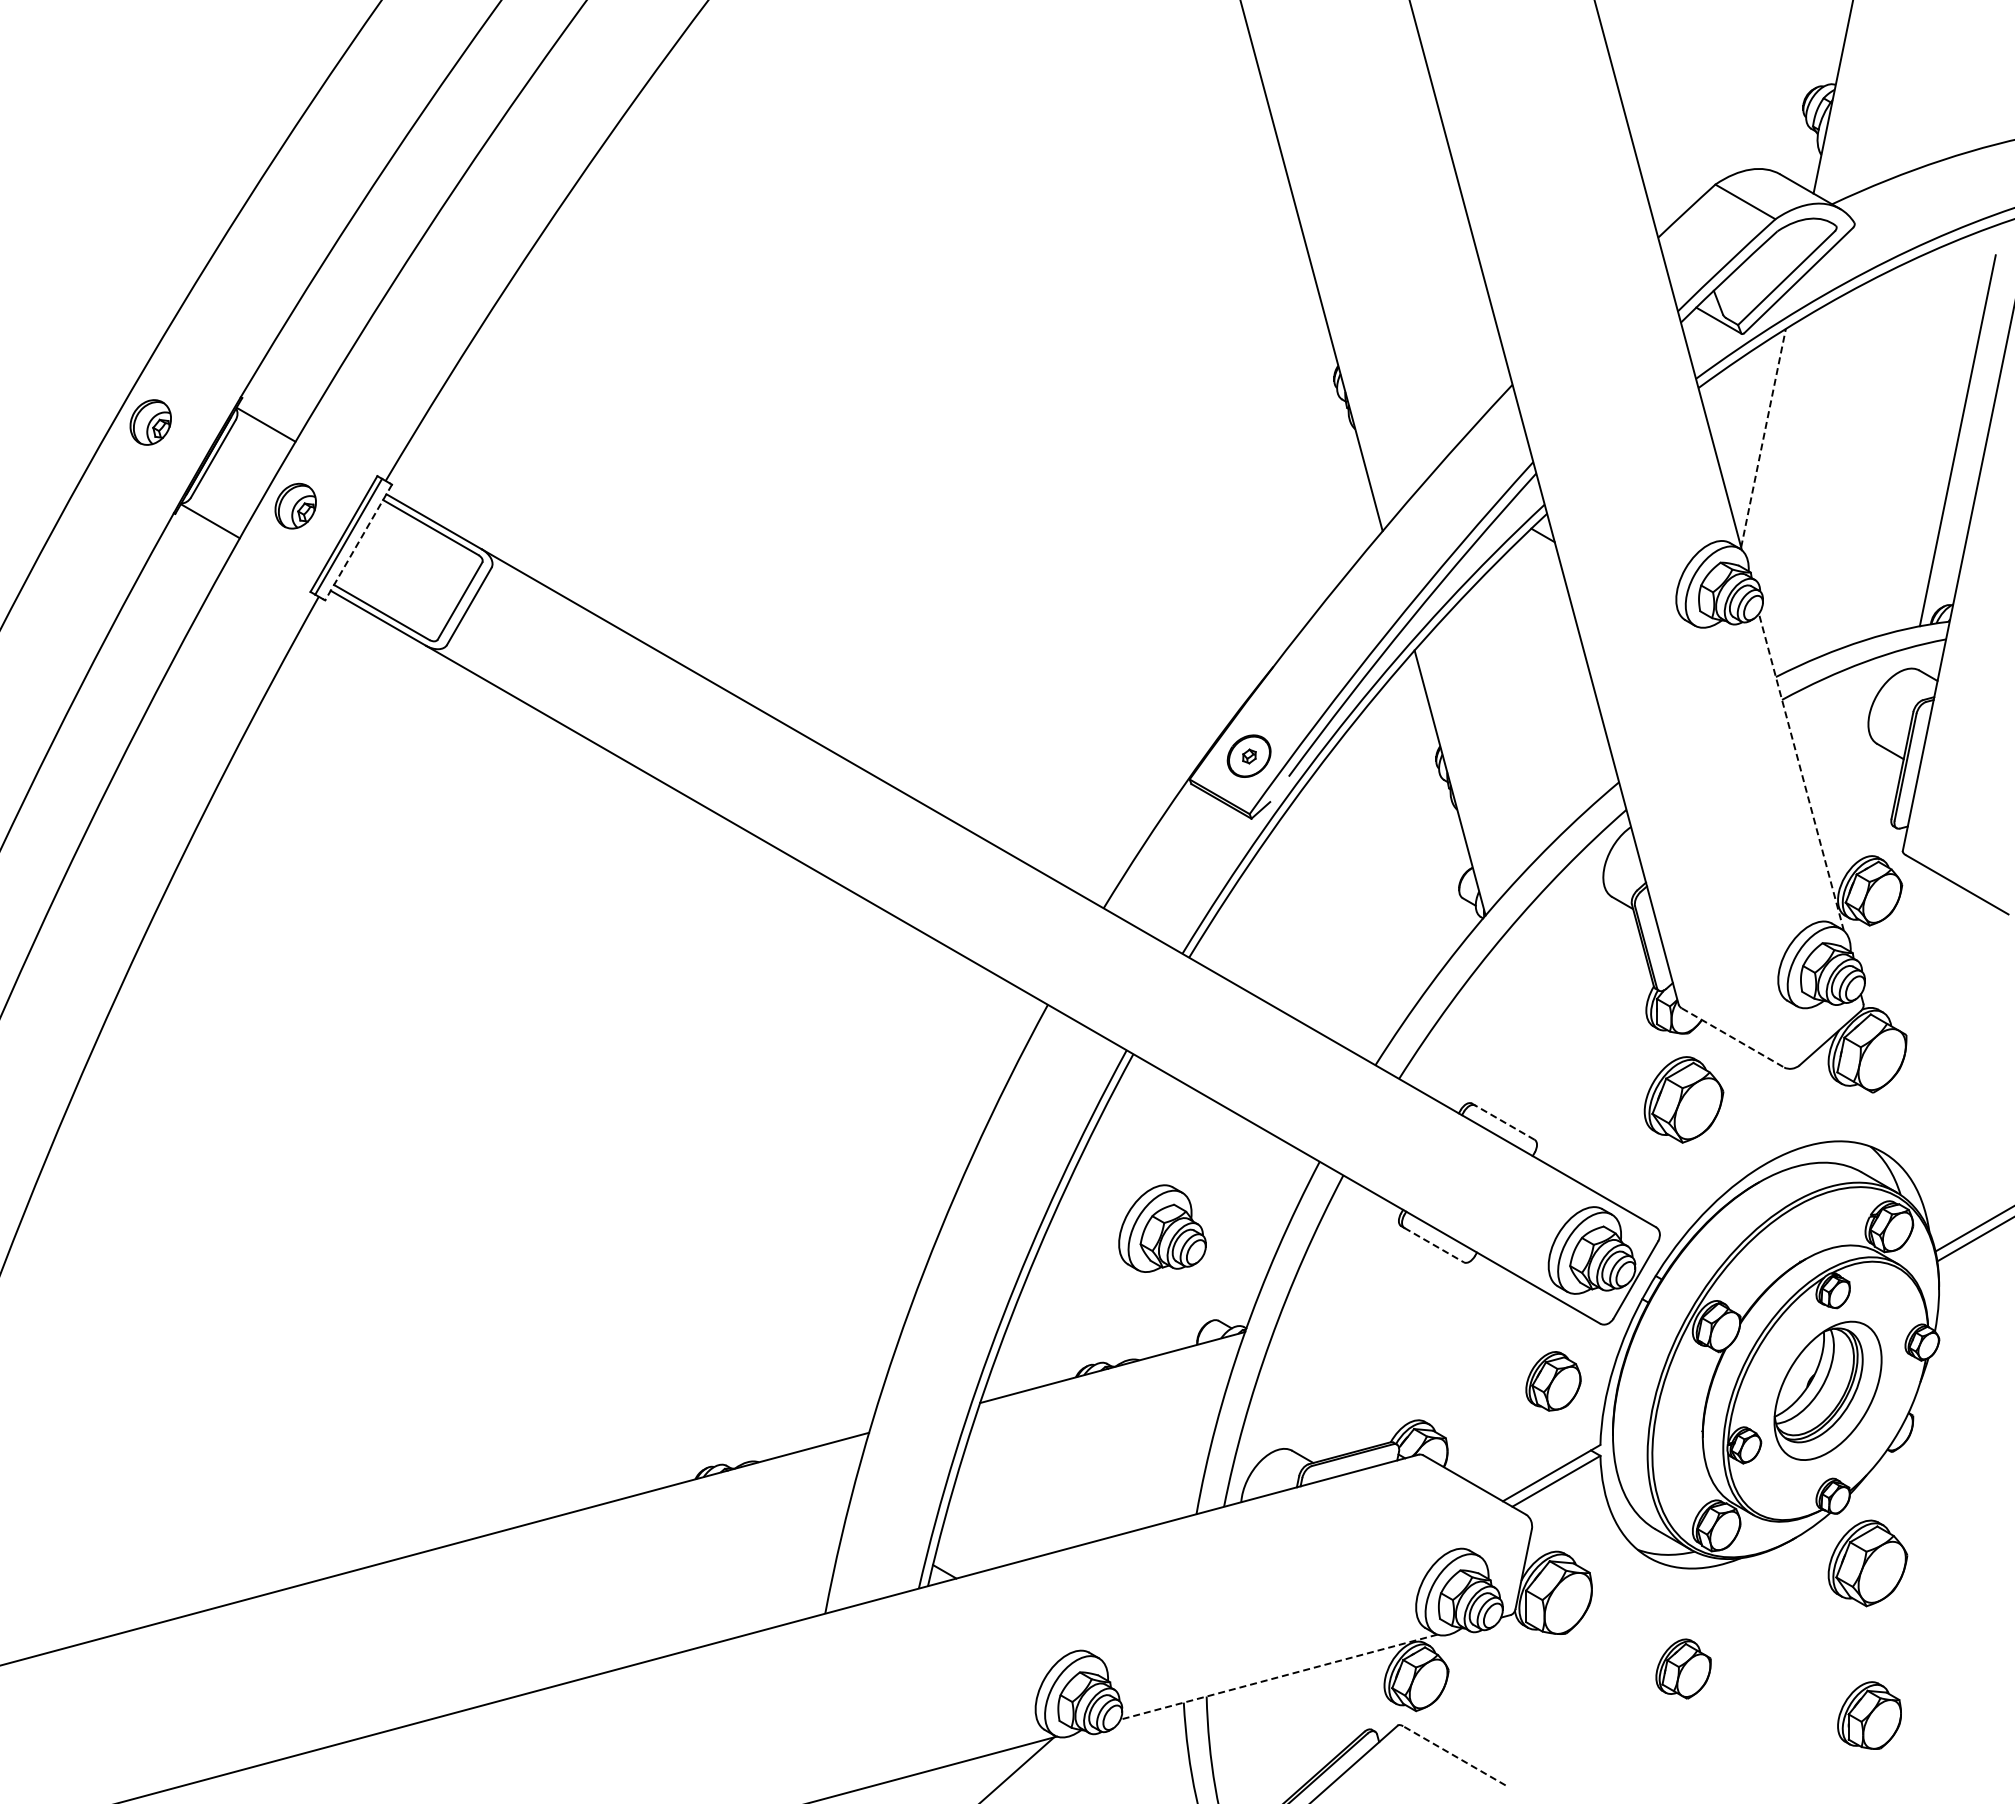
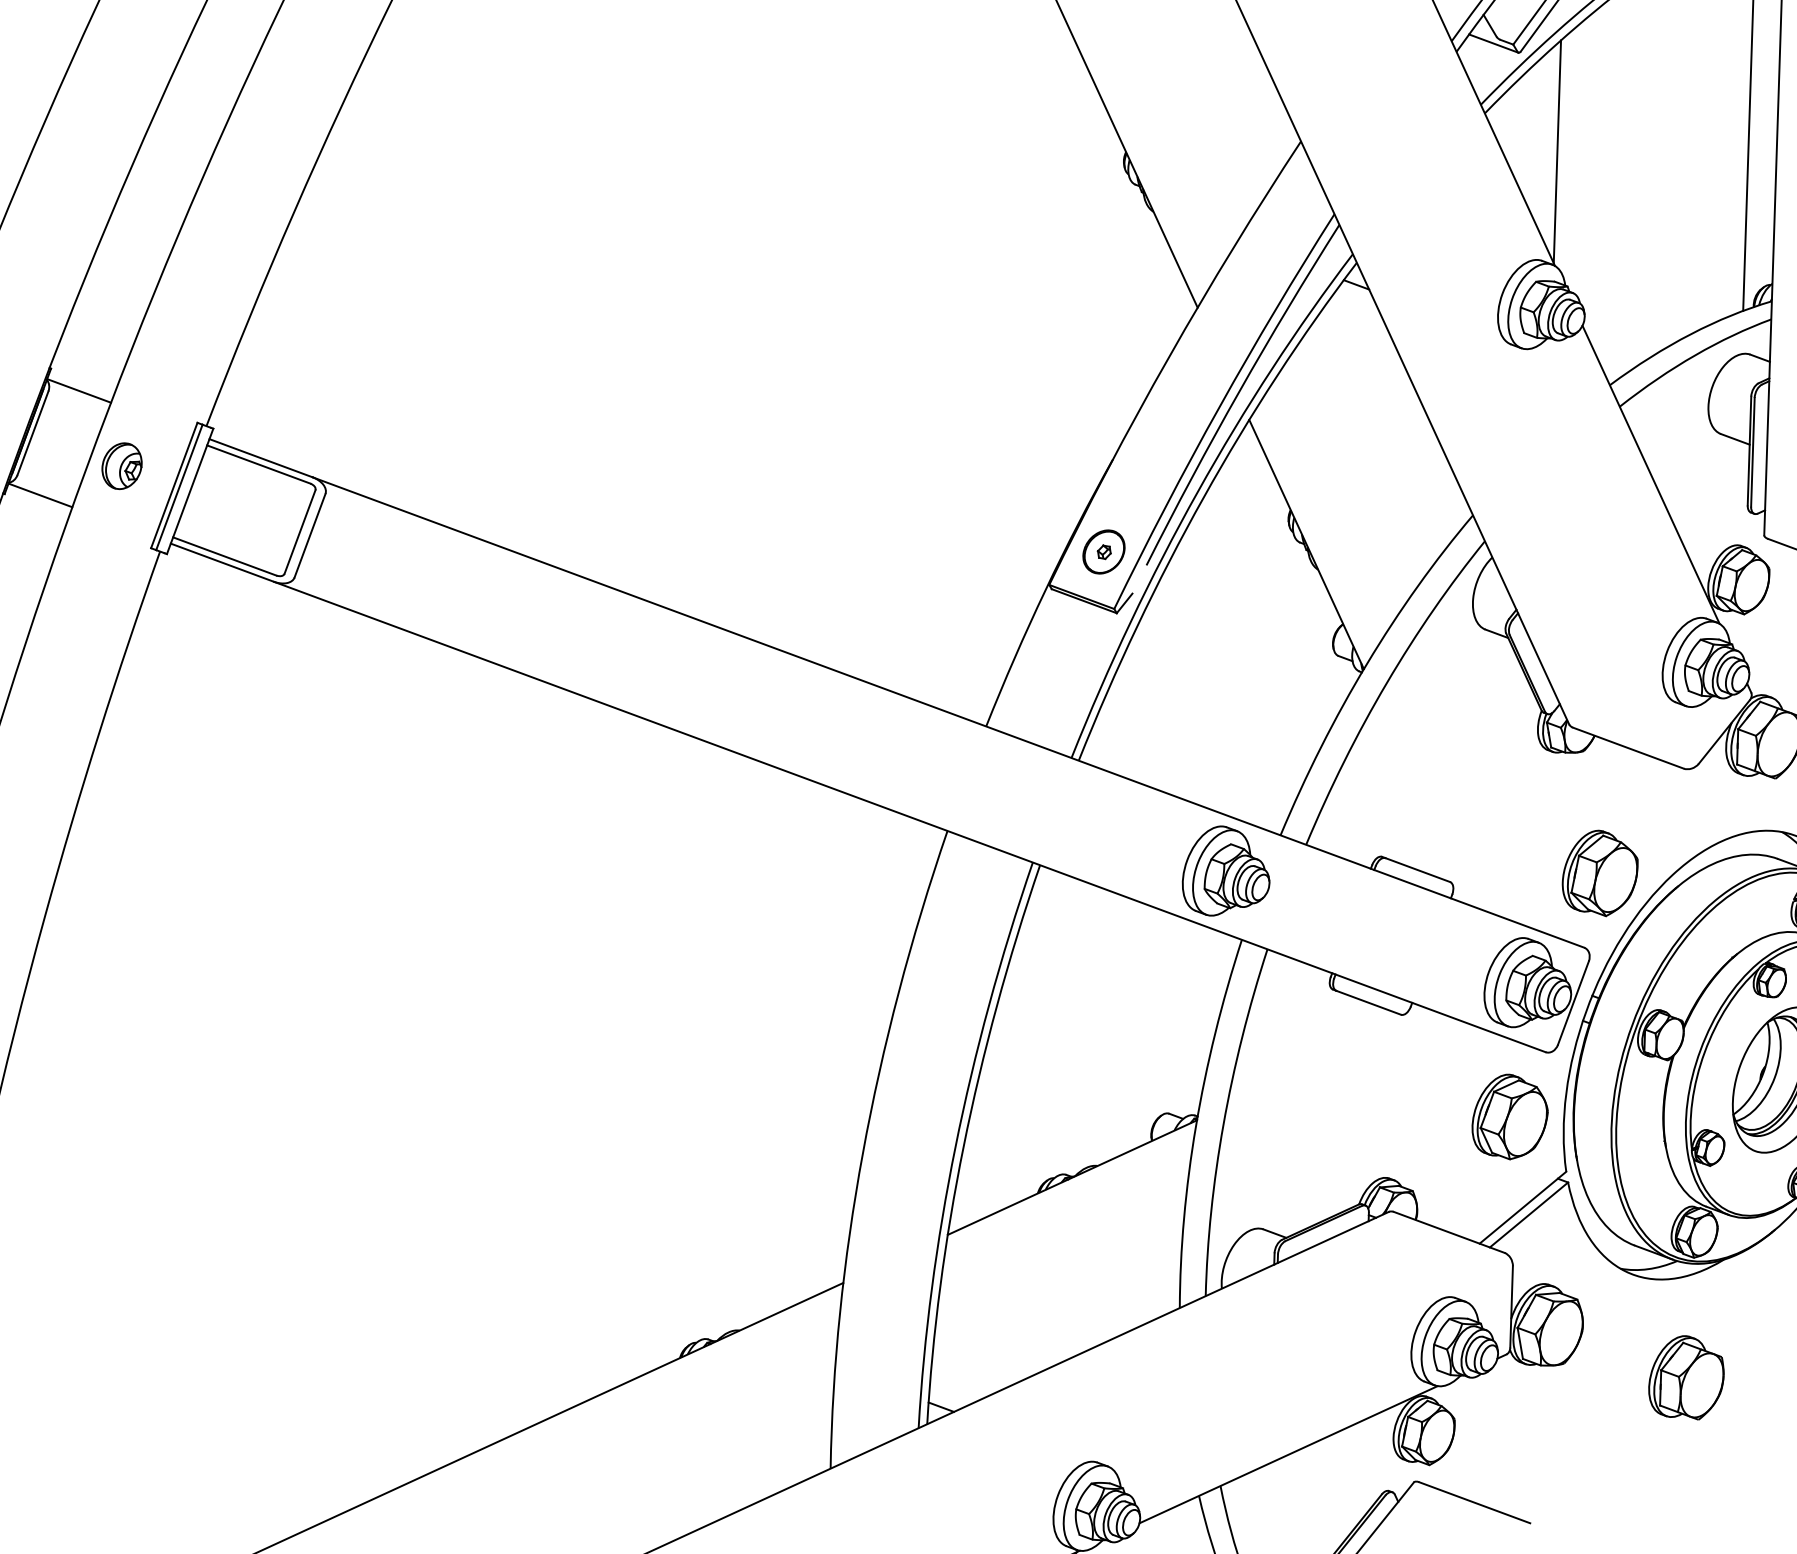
line: (1763, 438) -> (1557, 152), dashed -> solid
line: (358, 542) -> (190, 491), dashed -> solid
line: (1801, 771) -> (1651, 474), dashed -> solid
line: (1733, 1038) -> (1628, 748), dashed -> solid
part: (1683, 1099) -> (1599, 873), moved
line: (1504, 1122) -> (1417, 870), dashed -> solid
part: (1162, 1228) -> (1223, 869), moved
line: (1434, 1245) -> (1369, 1003), dashed -> solid
part: (1553, 1381) -> (1509, 1117), size x1.43
part: (1683, 1668) -> (1685, 1378), size x1.43
line: (1278, 1677) -> (1288, 1455), dashed -> solid
line: (1454, 1755) -> (1474, 1502), dashed -> solid

